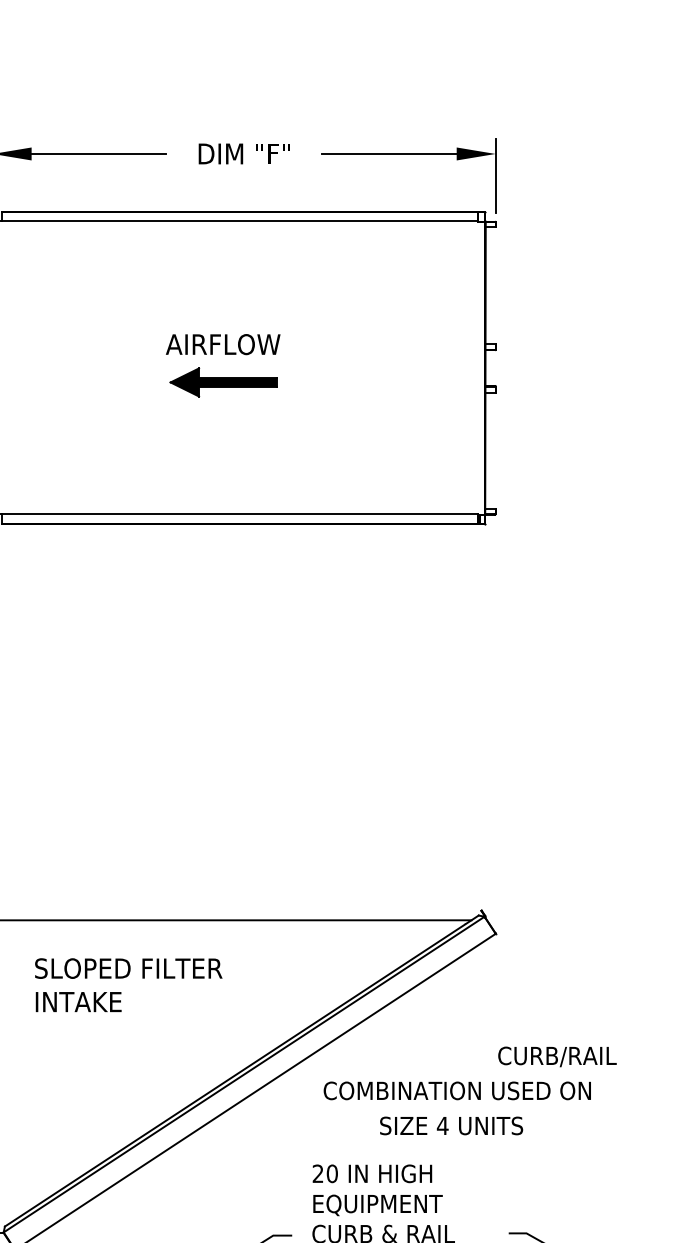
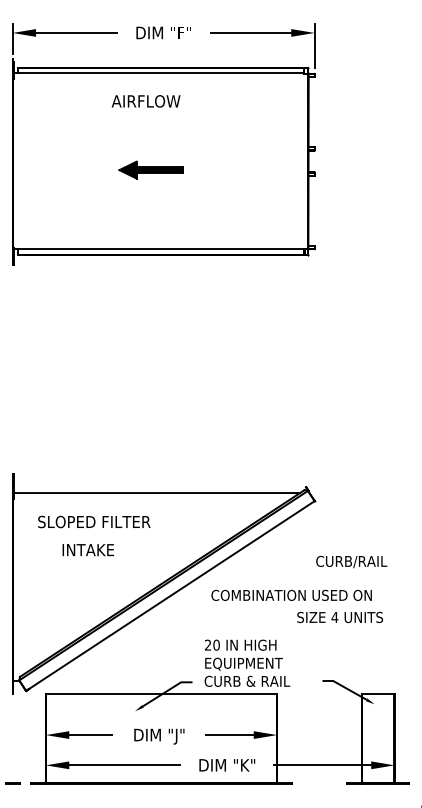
text: (222, 344) -> (145, 101), moved
text: (78, 1002) -> (88, 550), moved
text: (557, 1056) -> (351, 561), moved
text: (450, 1125) -> (339, 617), moved

